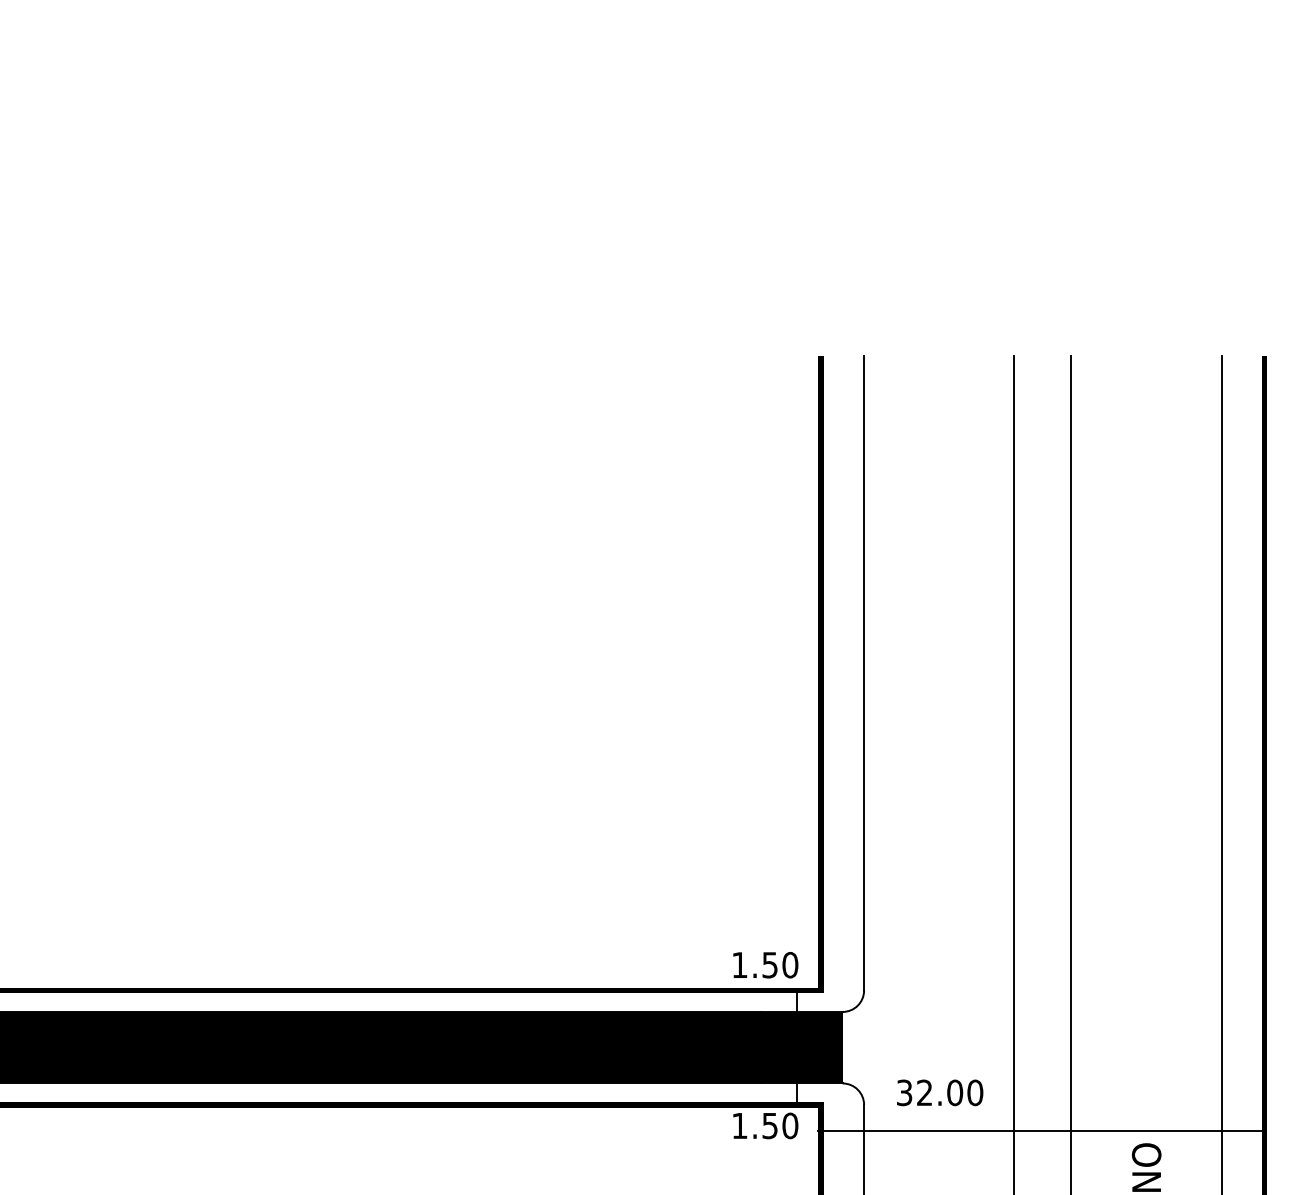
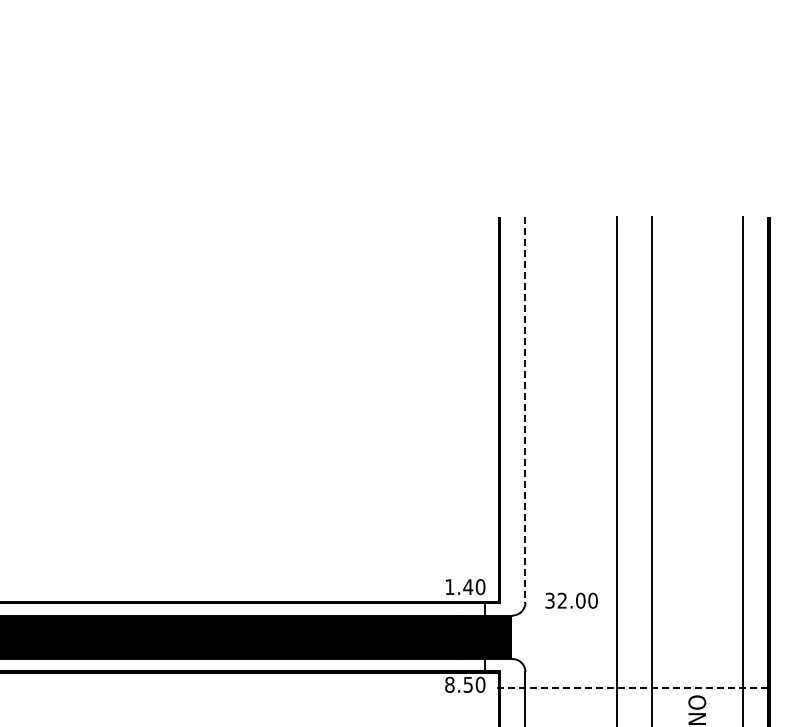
line: (864, 673) -> (525, 409), solid -> dashed
text: (770, 965) -> (468, 587), 1.50 -> 1.40
text: (939, 1092) -> (571, 600), moved
text: (739, 1125) -> (449, 684), 1.50 -> 8.50
line: (1040, 1131) -> (632, 688), solid -> dashed

